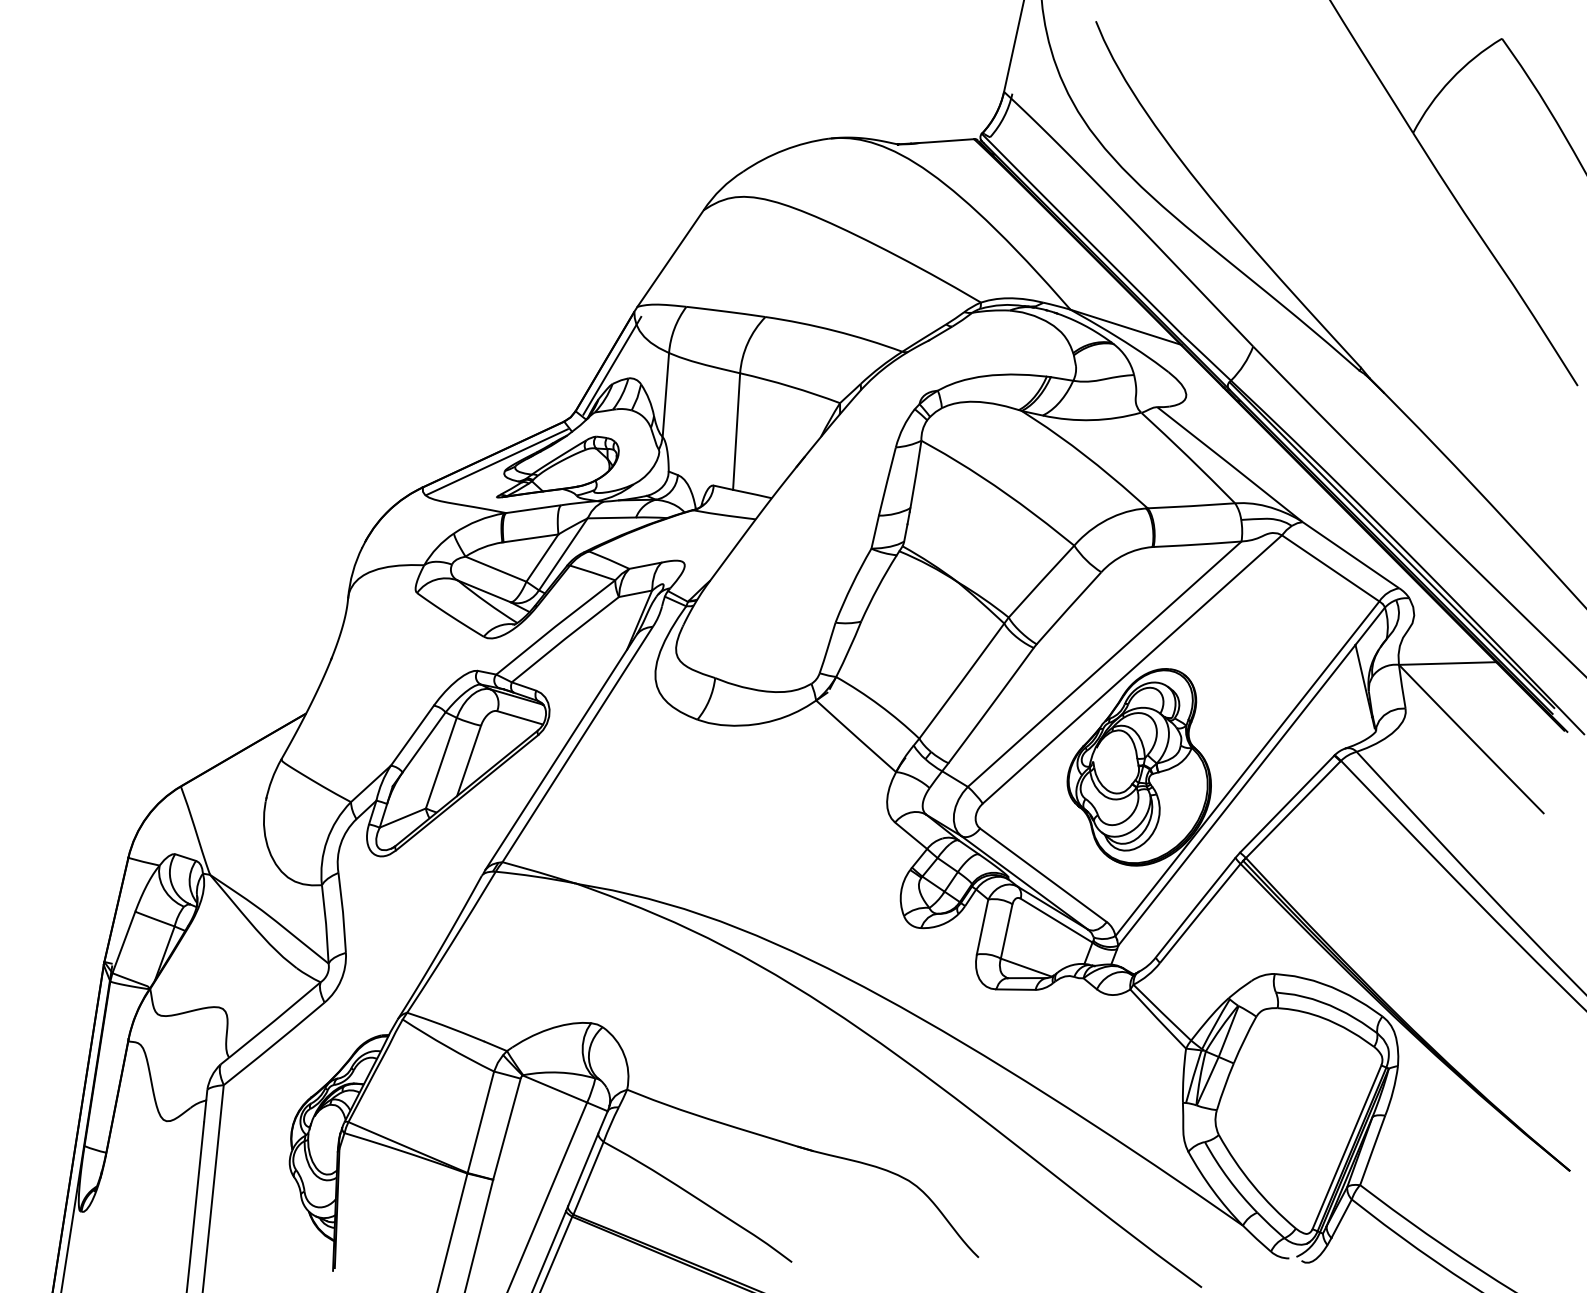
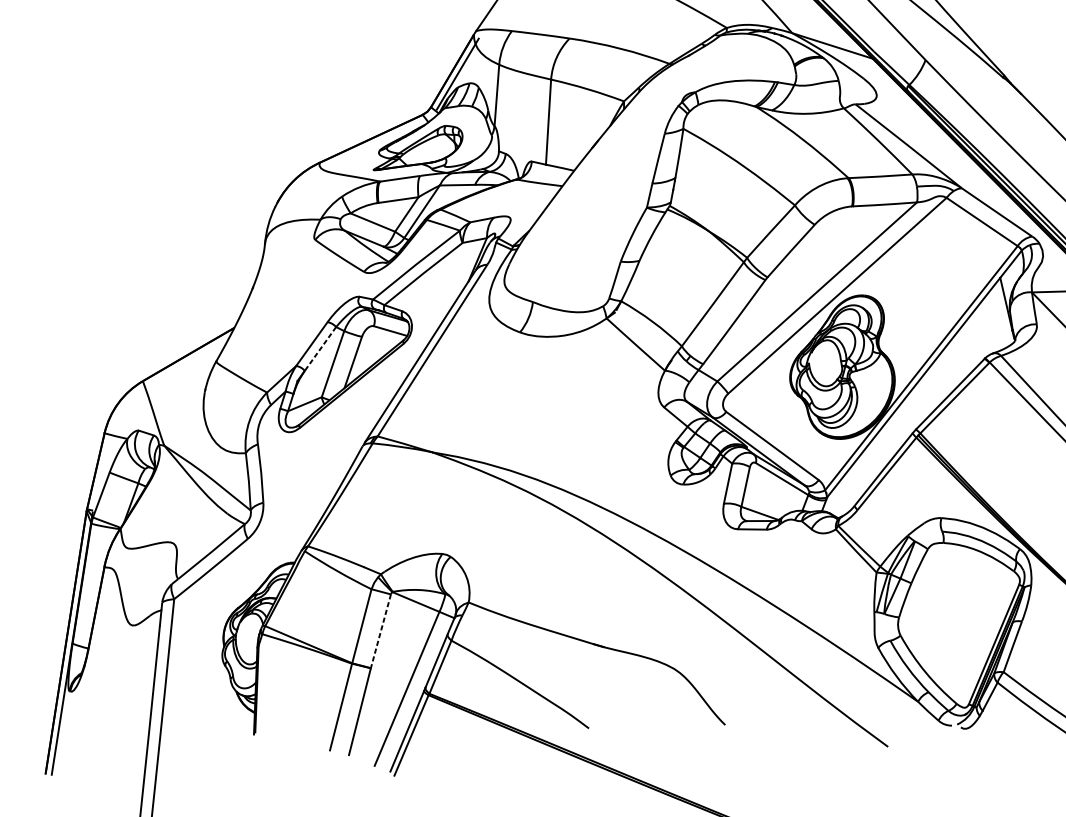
line: (496, 462) -> (373, 144), removed
line: (424, 742) -> (320, 349), solid -> dashed
line: (506, 1129) -> (380, 631), solid -> dashed

